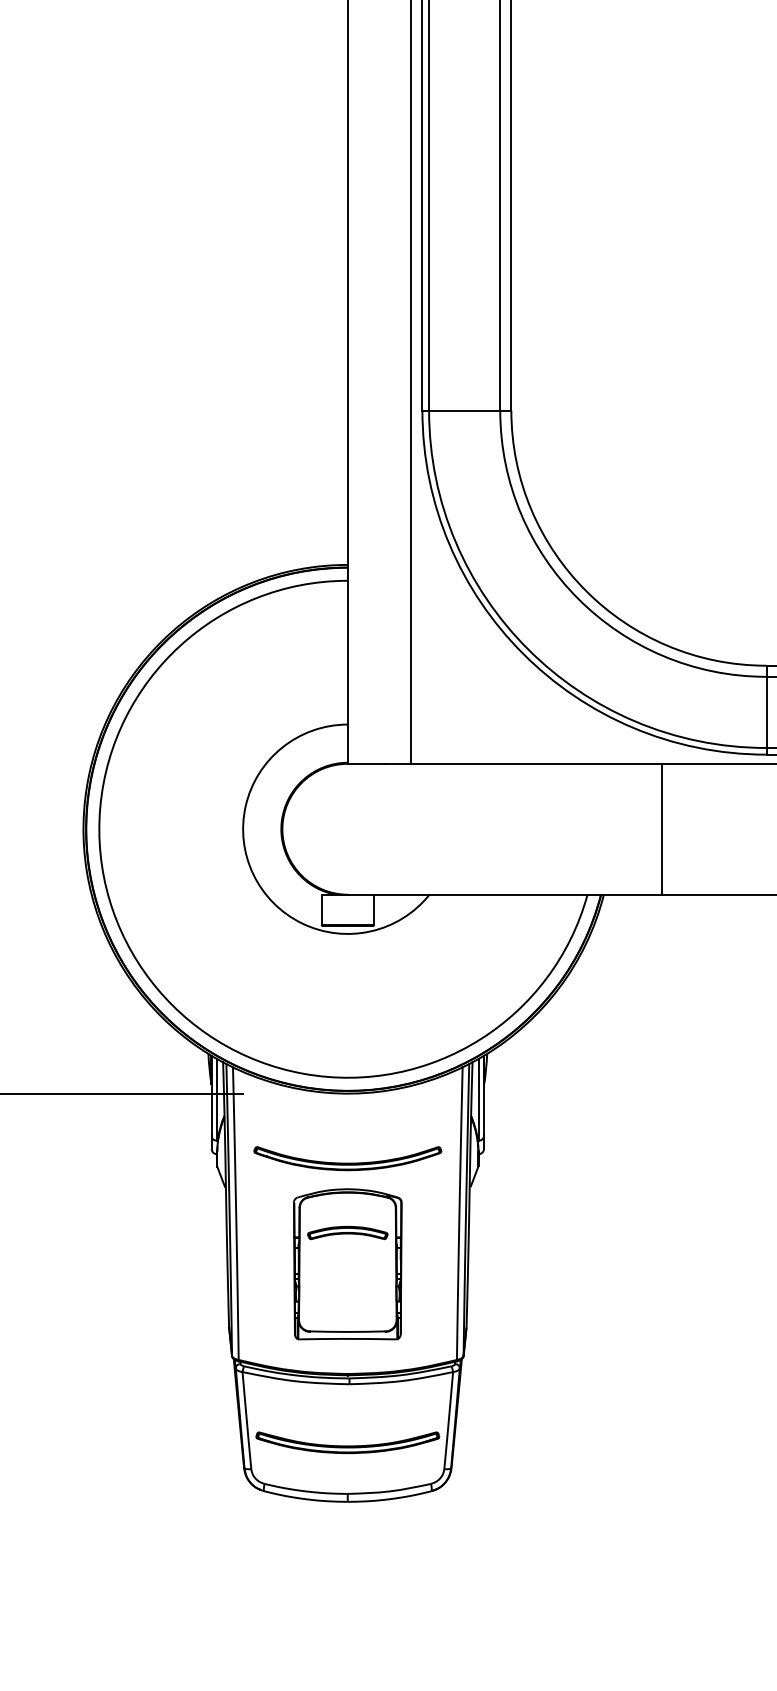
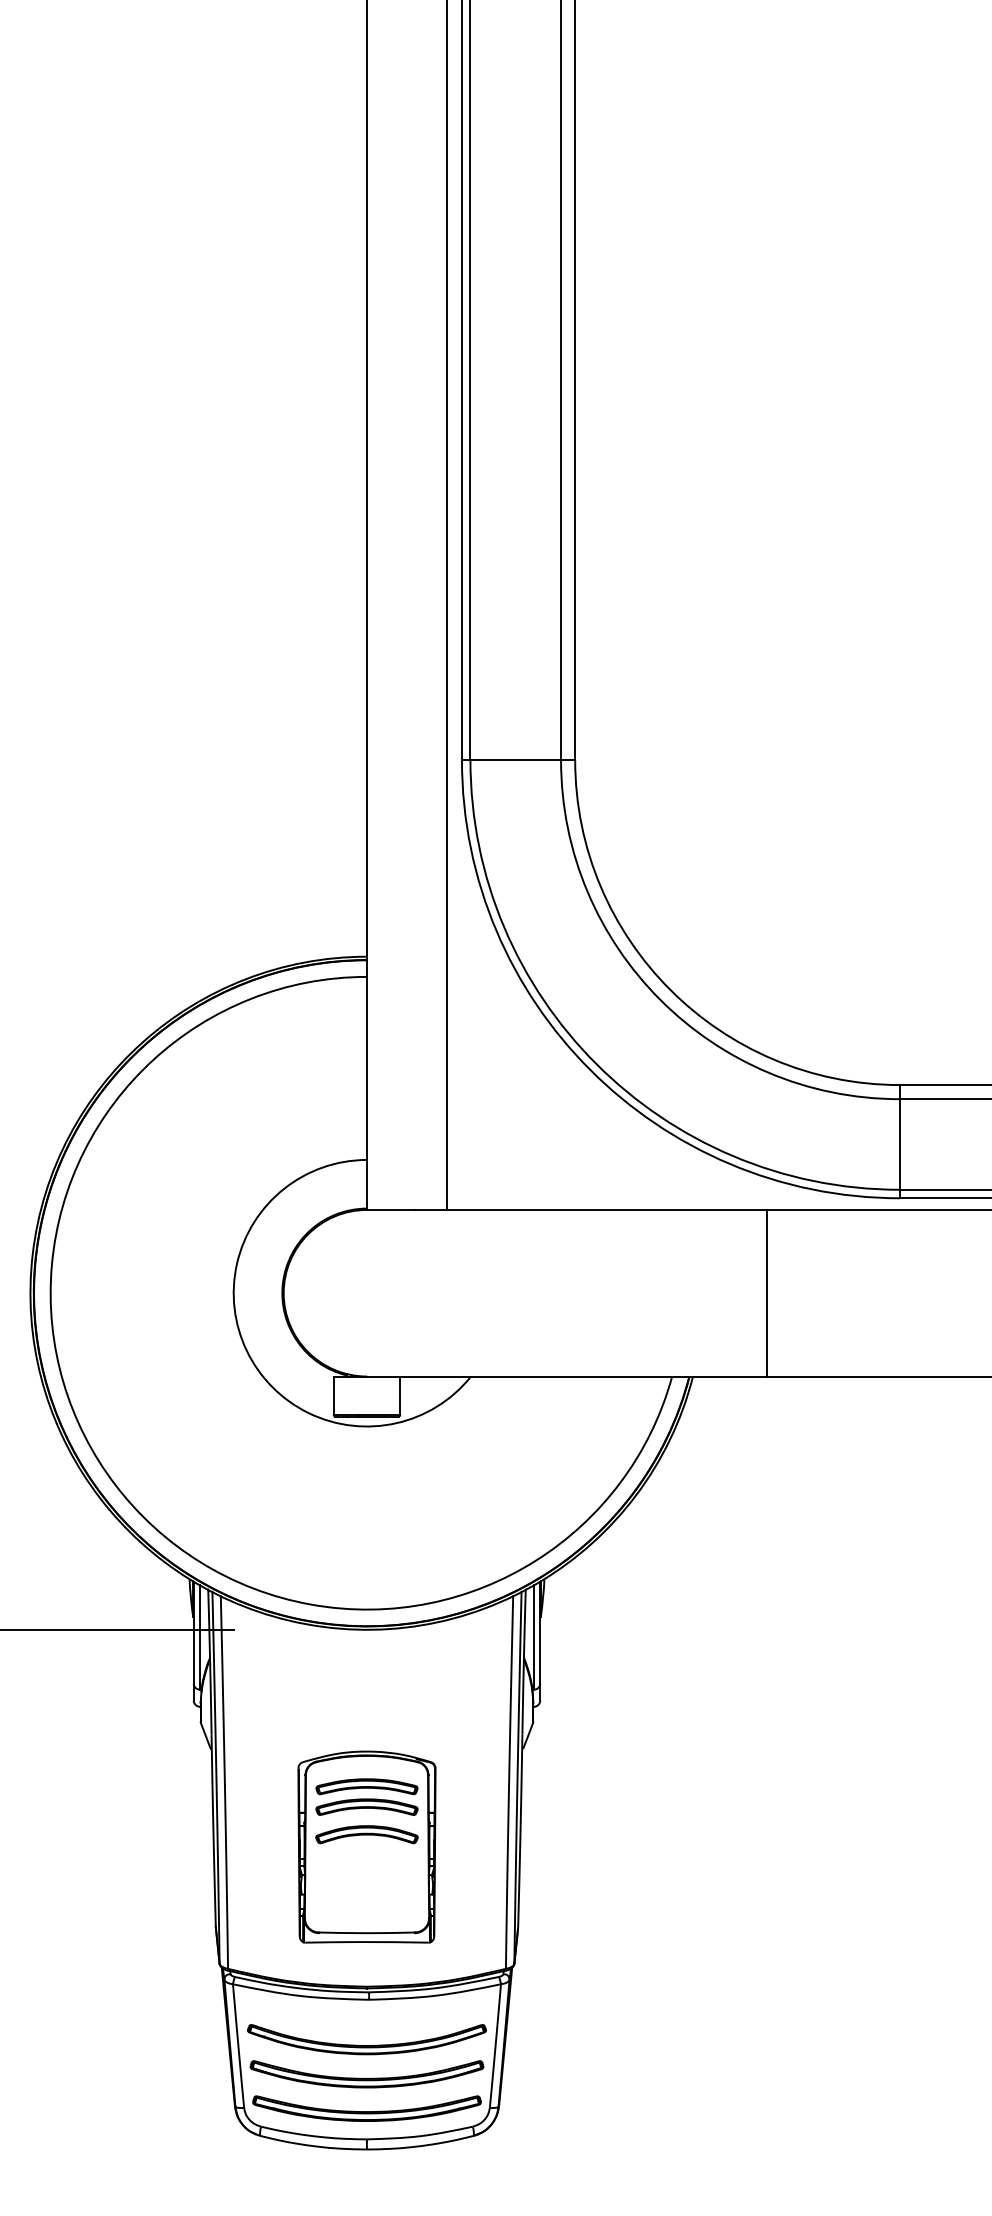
part: (347, 1158) -> (366, 2039), moved
part: (347, 1216) -> (366, 1786), added
part: (347, 1254) -> (366, 1834), added
part: (347, 1469) -> (366, 2108), added

